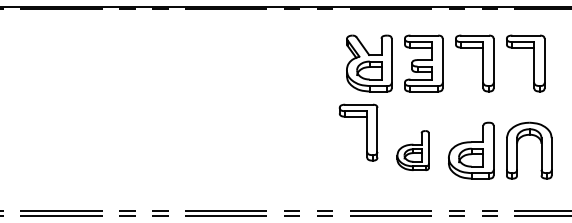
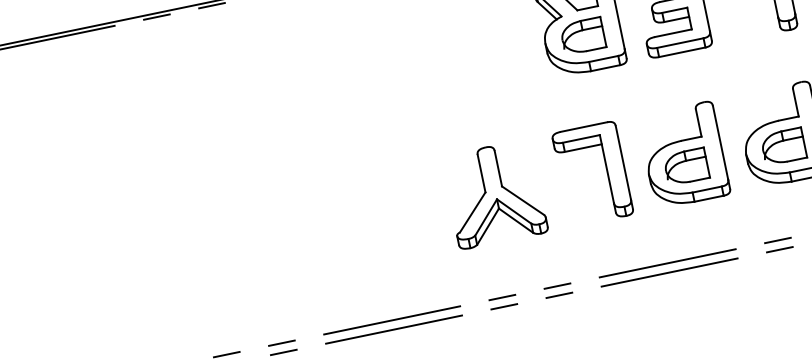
part: (366, 132) -> (605, 170), moved
part: (299, 150) -> (493, 194), added
part: (412, 150) -> (682, 155), size x1.43

